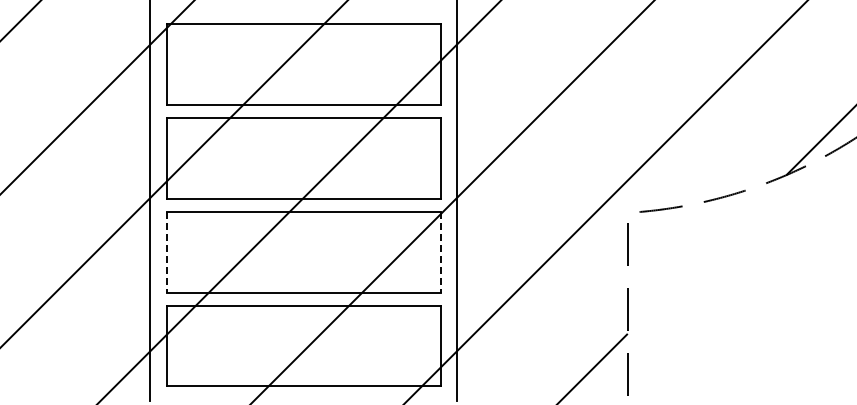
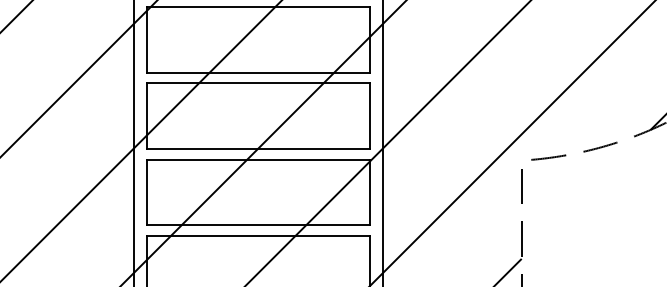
line: (166, 252) -> (147, 192), dashed -> solid
line: (440, 252) -> (369, 192), dashed -> solid

